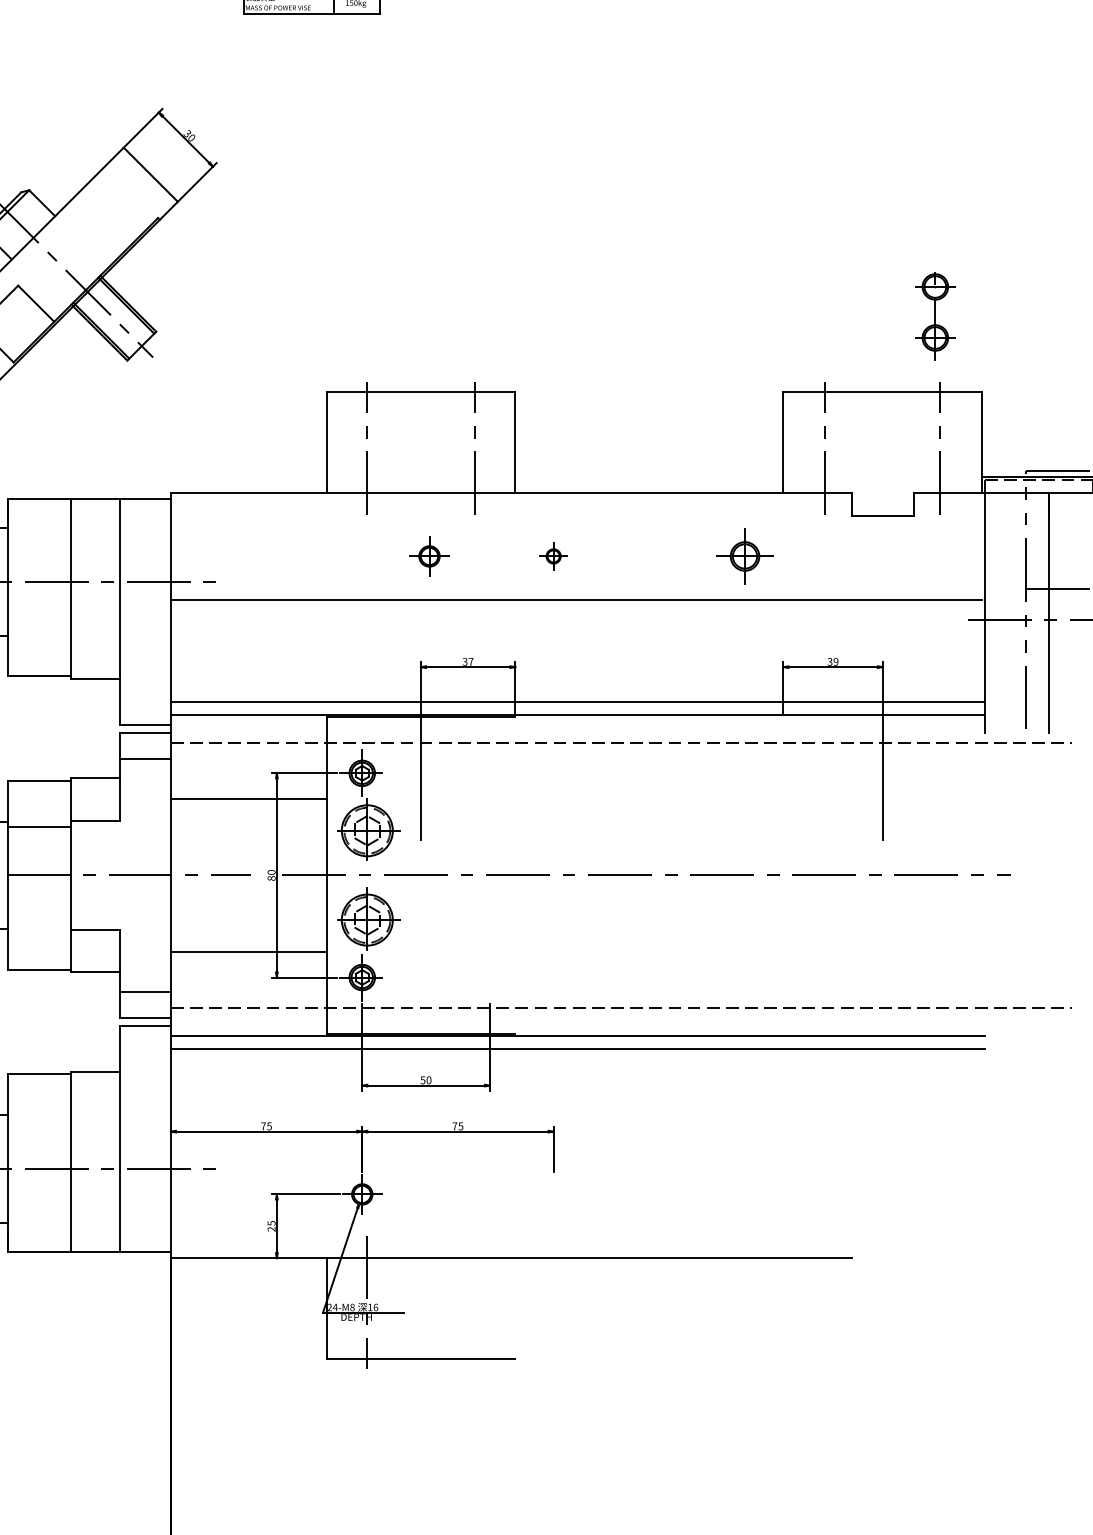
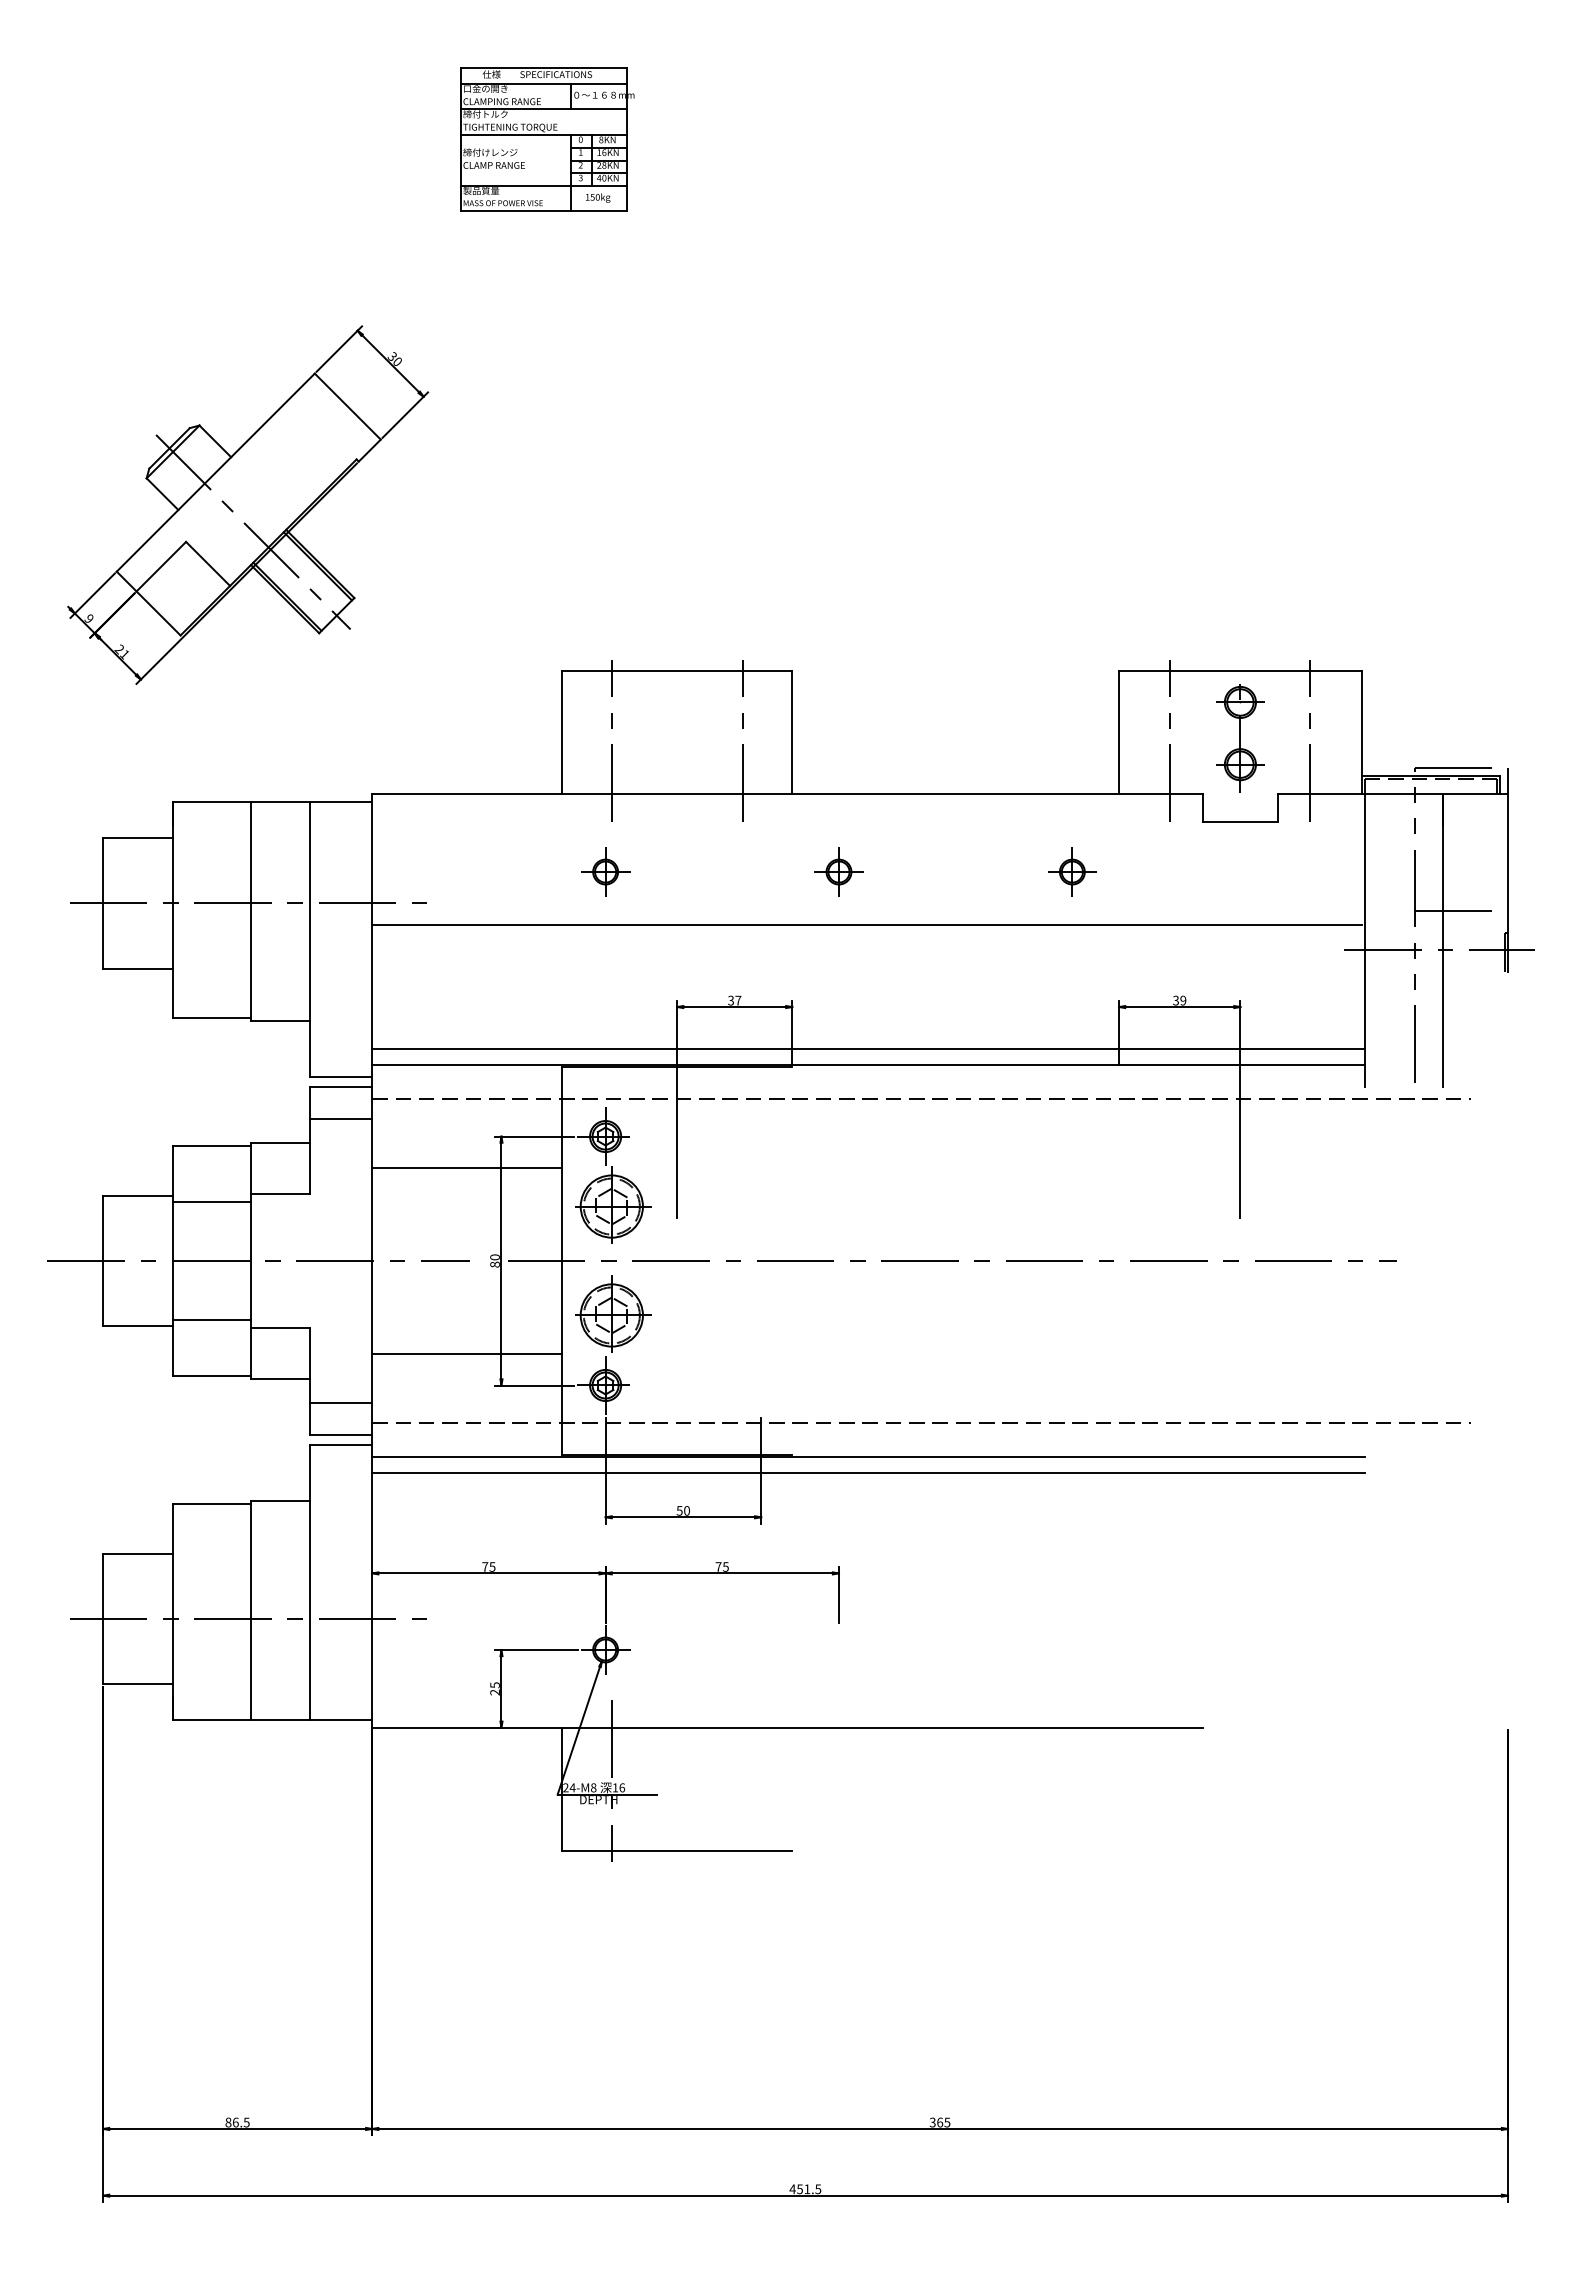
part: (935, 316) -> (1240, 738), moved
part: (429, 555) -> (605, 871), moved
part: (553, 555) -> (838, 871), size x1.43
part: (745, 555) -> (1072, 871), size x0.71
line: (39, 924) -> (211, 1320), added

